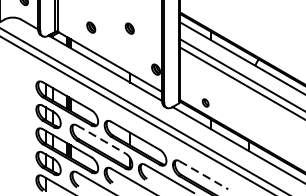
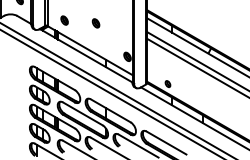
part: (91, 27) -> (64, 20), moved
part: (129, 28) -> (95, 23), moved
line: (100, 139) -> (82, 113), dashed -> solid
line: (203, 175) -> (166, 143), dashed -> solid

